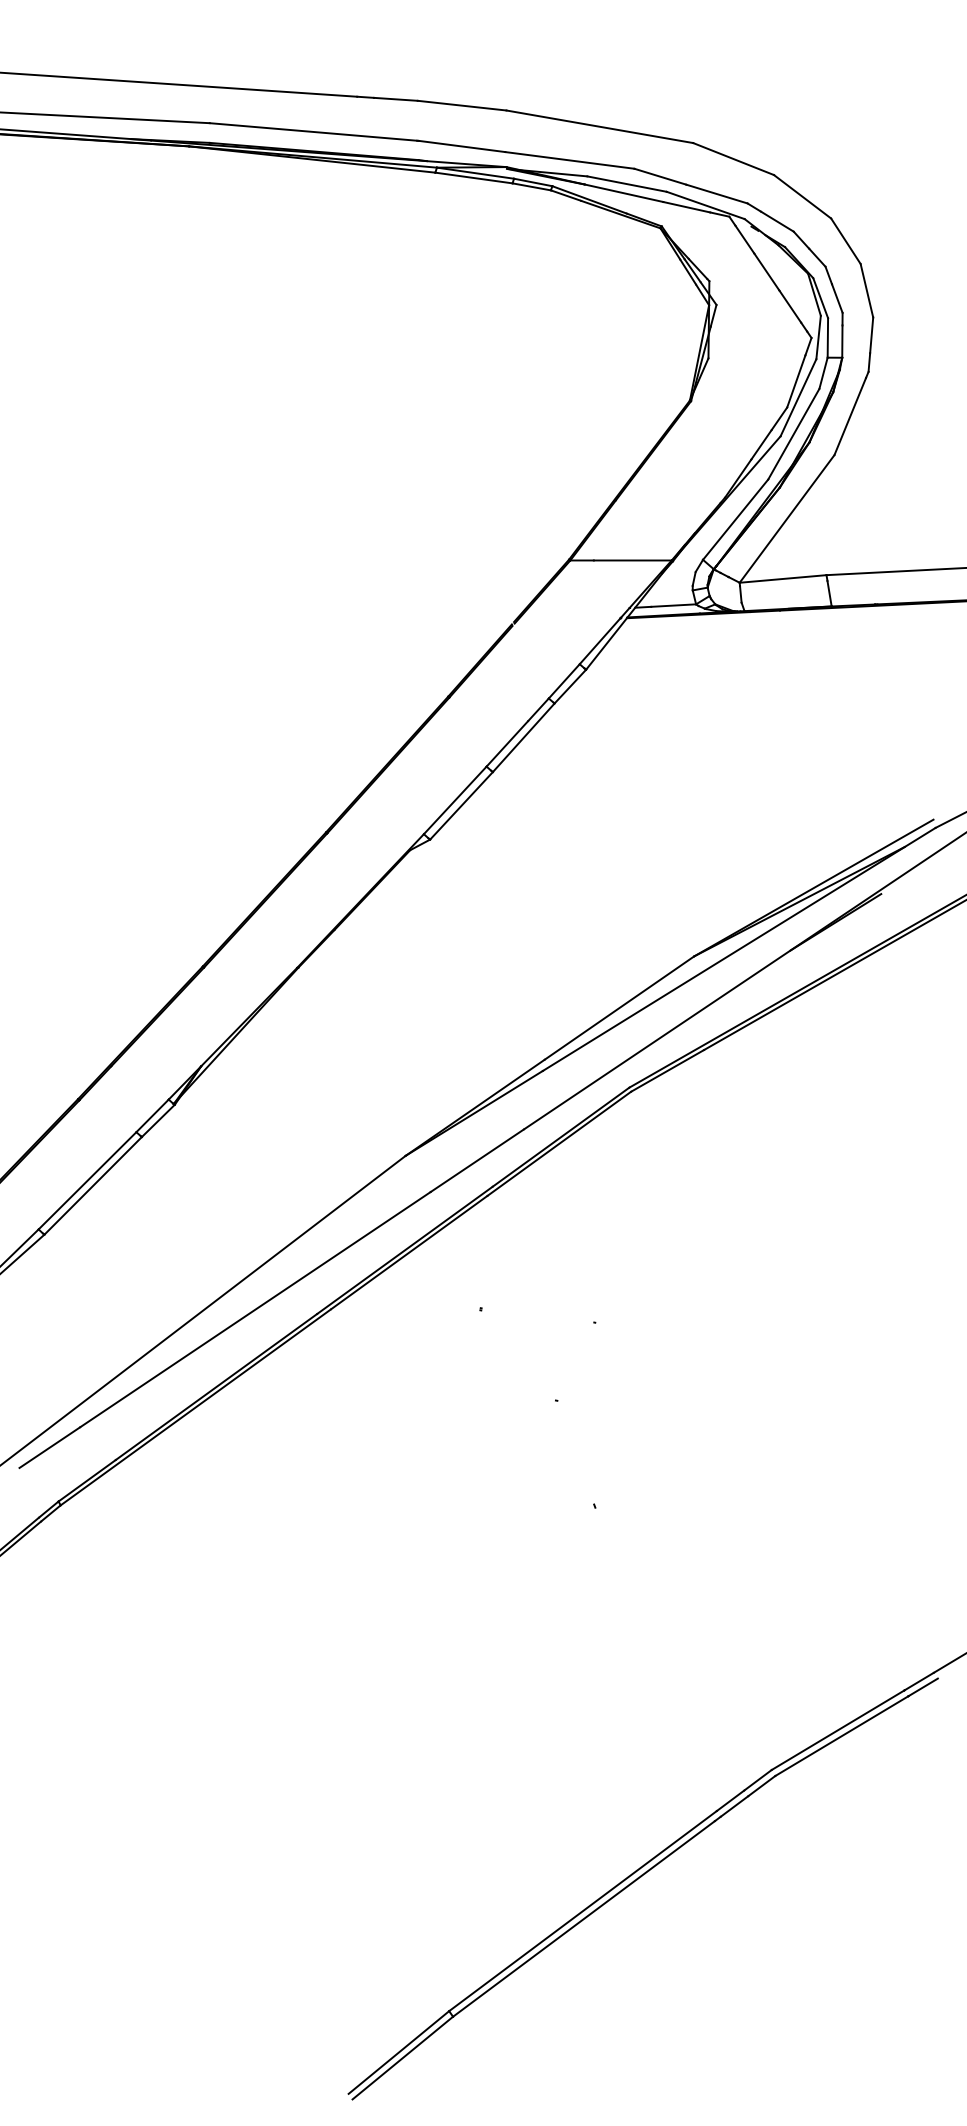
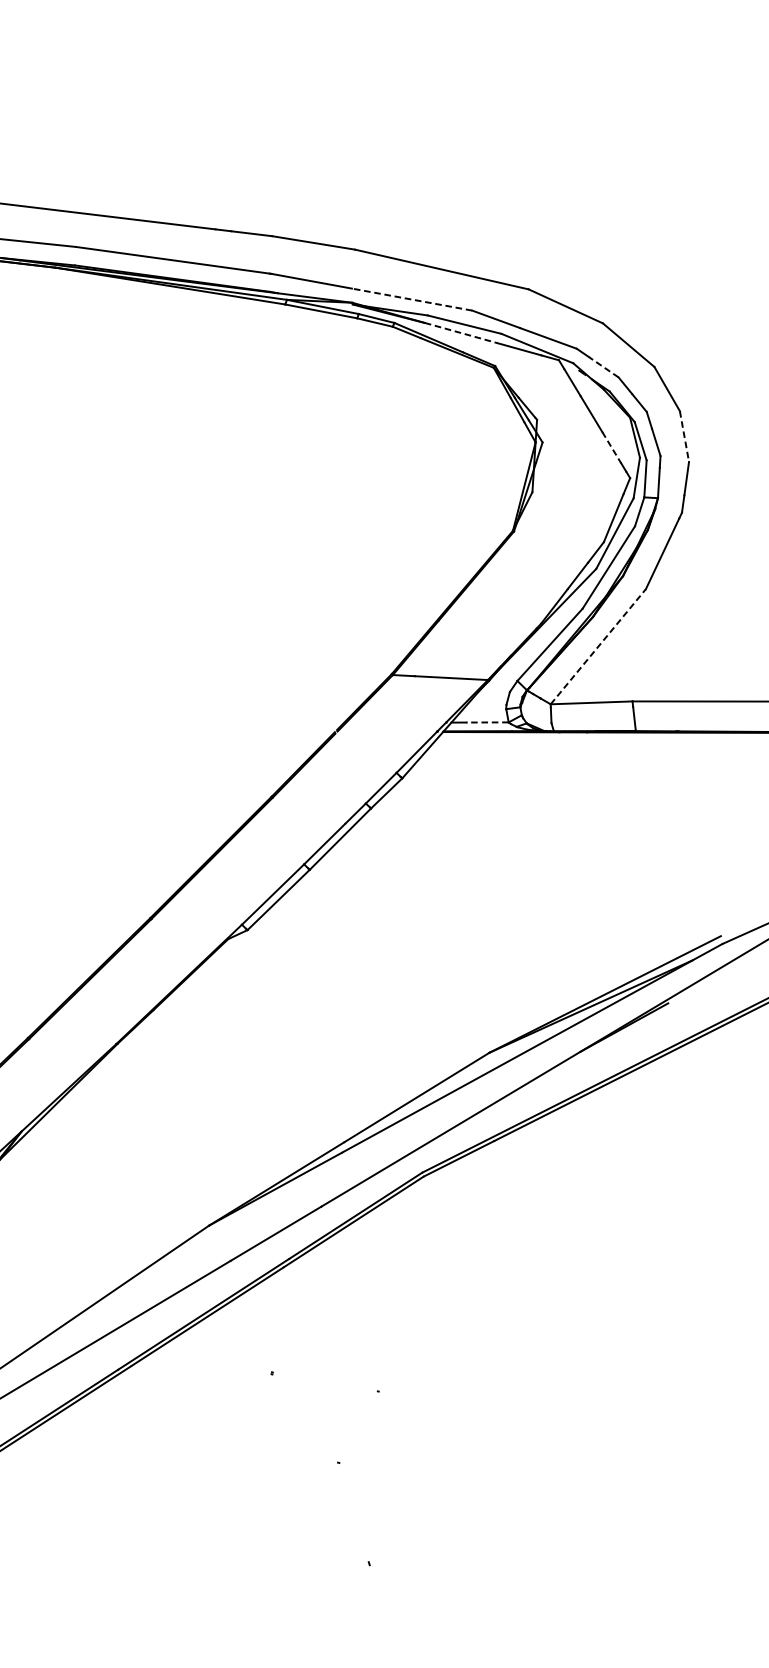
line: (569, 160) -> (411, 299), solid -> dashed
line: (624, 193) -> (461, 333), solid -> dashed
line: (776, 221) -> (603, 367), solid -> dashed
line: (867, 291) -> (684, 437), solid -> dashed
line: (790, 307) -> (611, 448), solid -> dashed
line: (787, 518) -> (598, 646), solid -> dashed
line: (673, 605) -> (487, 722), solid -> dashed

